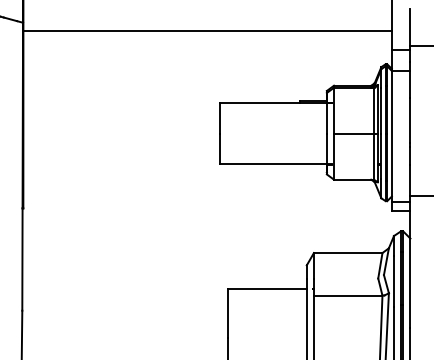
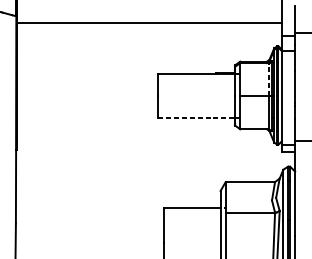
line: (373, 110) -> (268, 79), solid -> dashed
line: (275, 164) -> (198, 118), solid -> dashed

